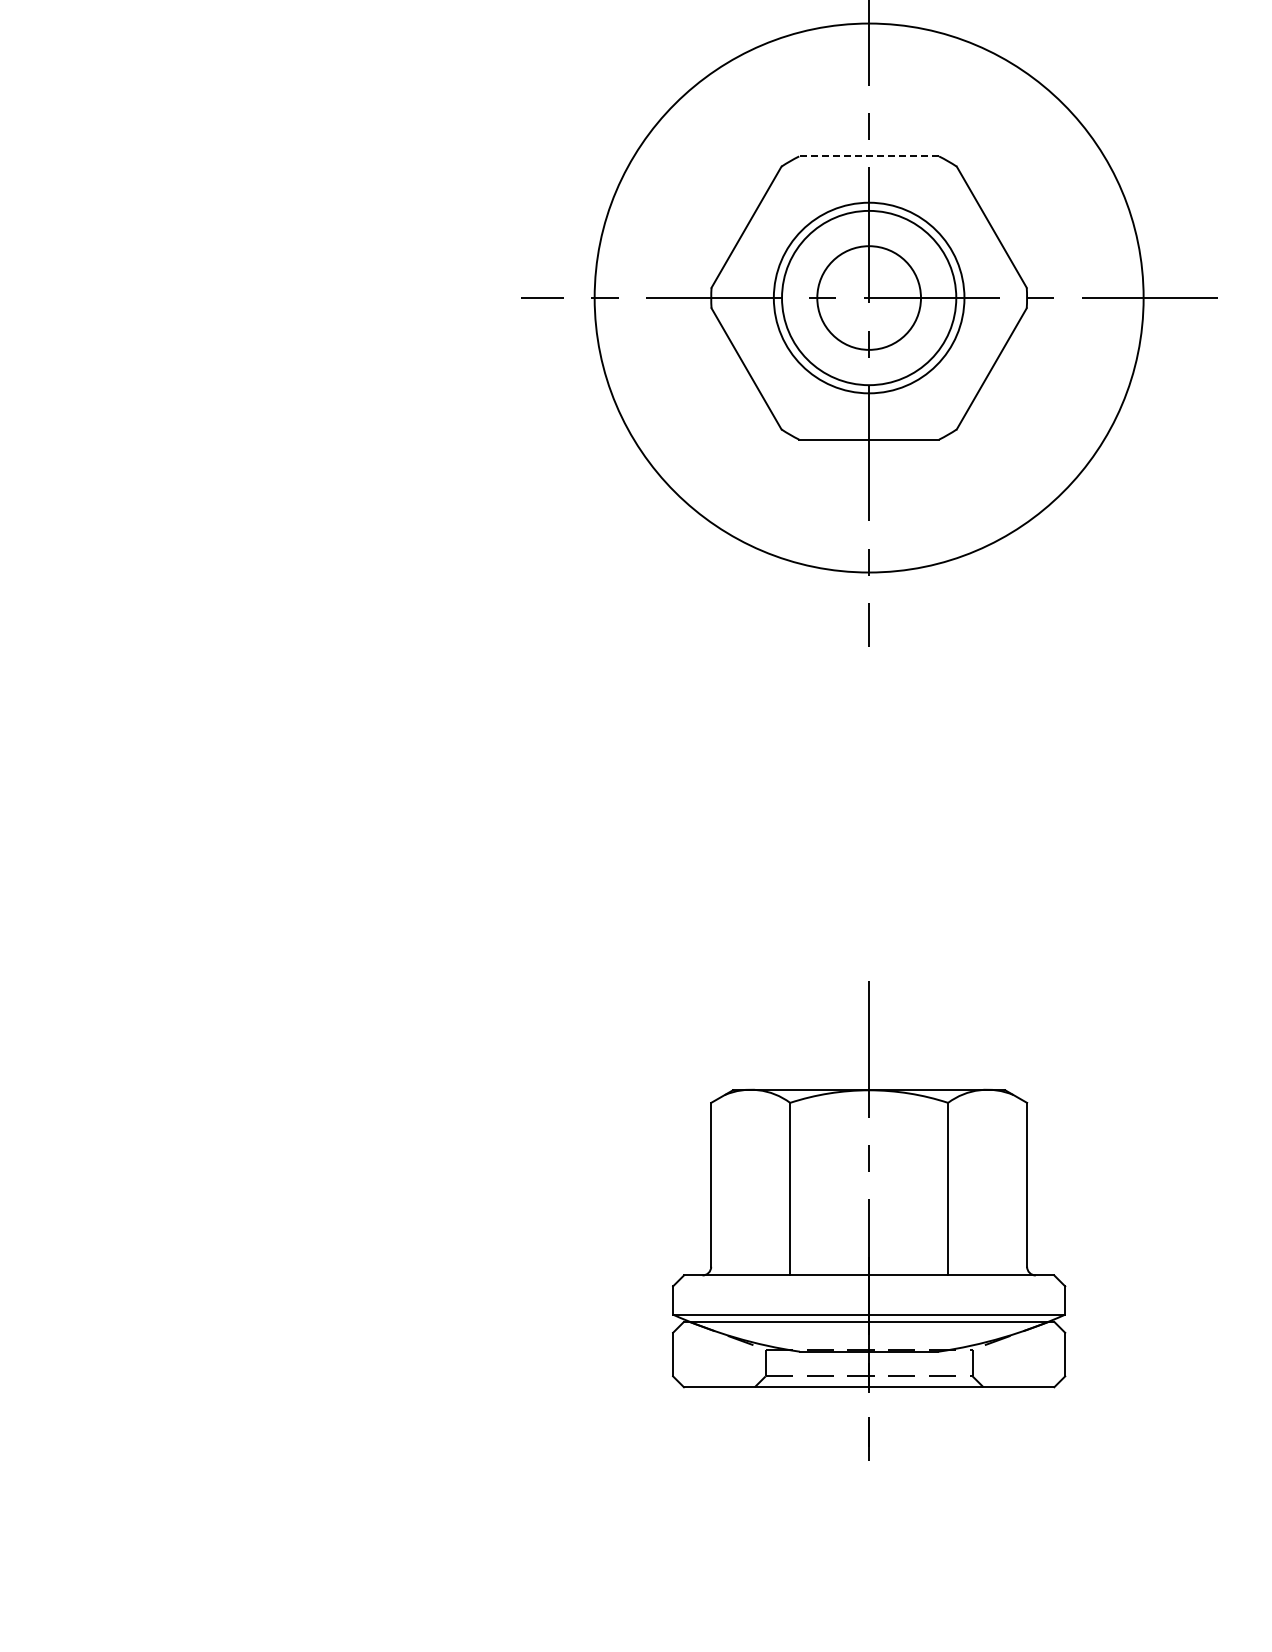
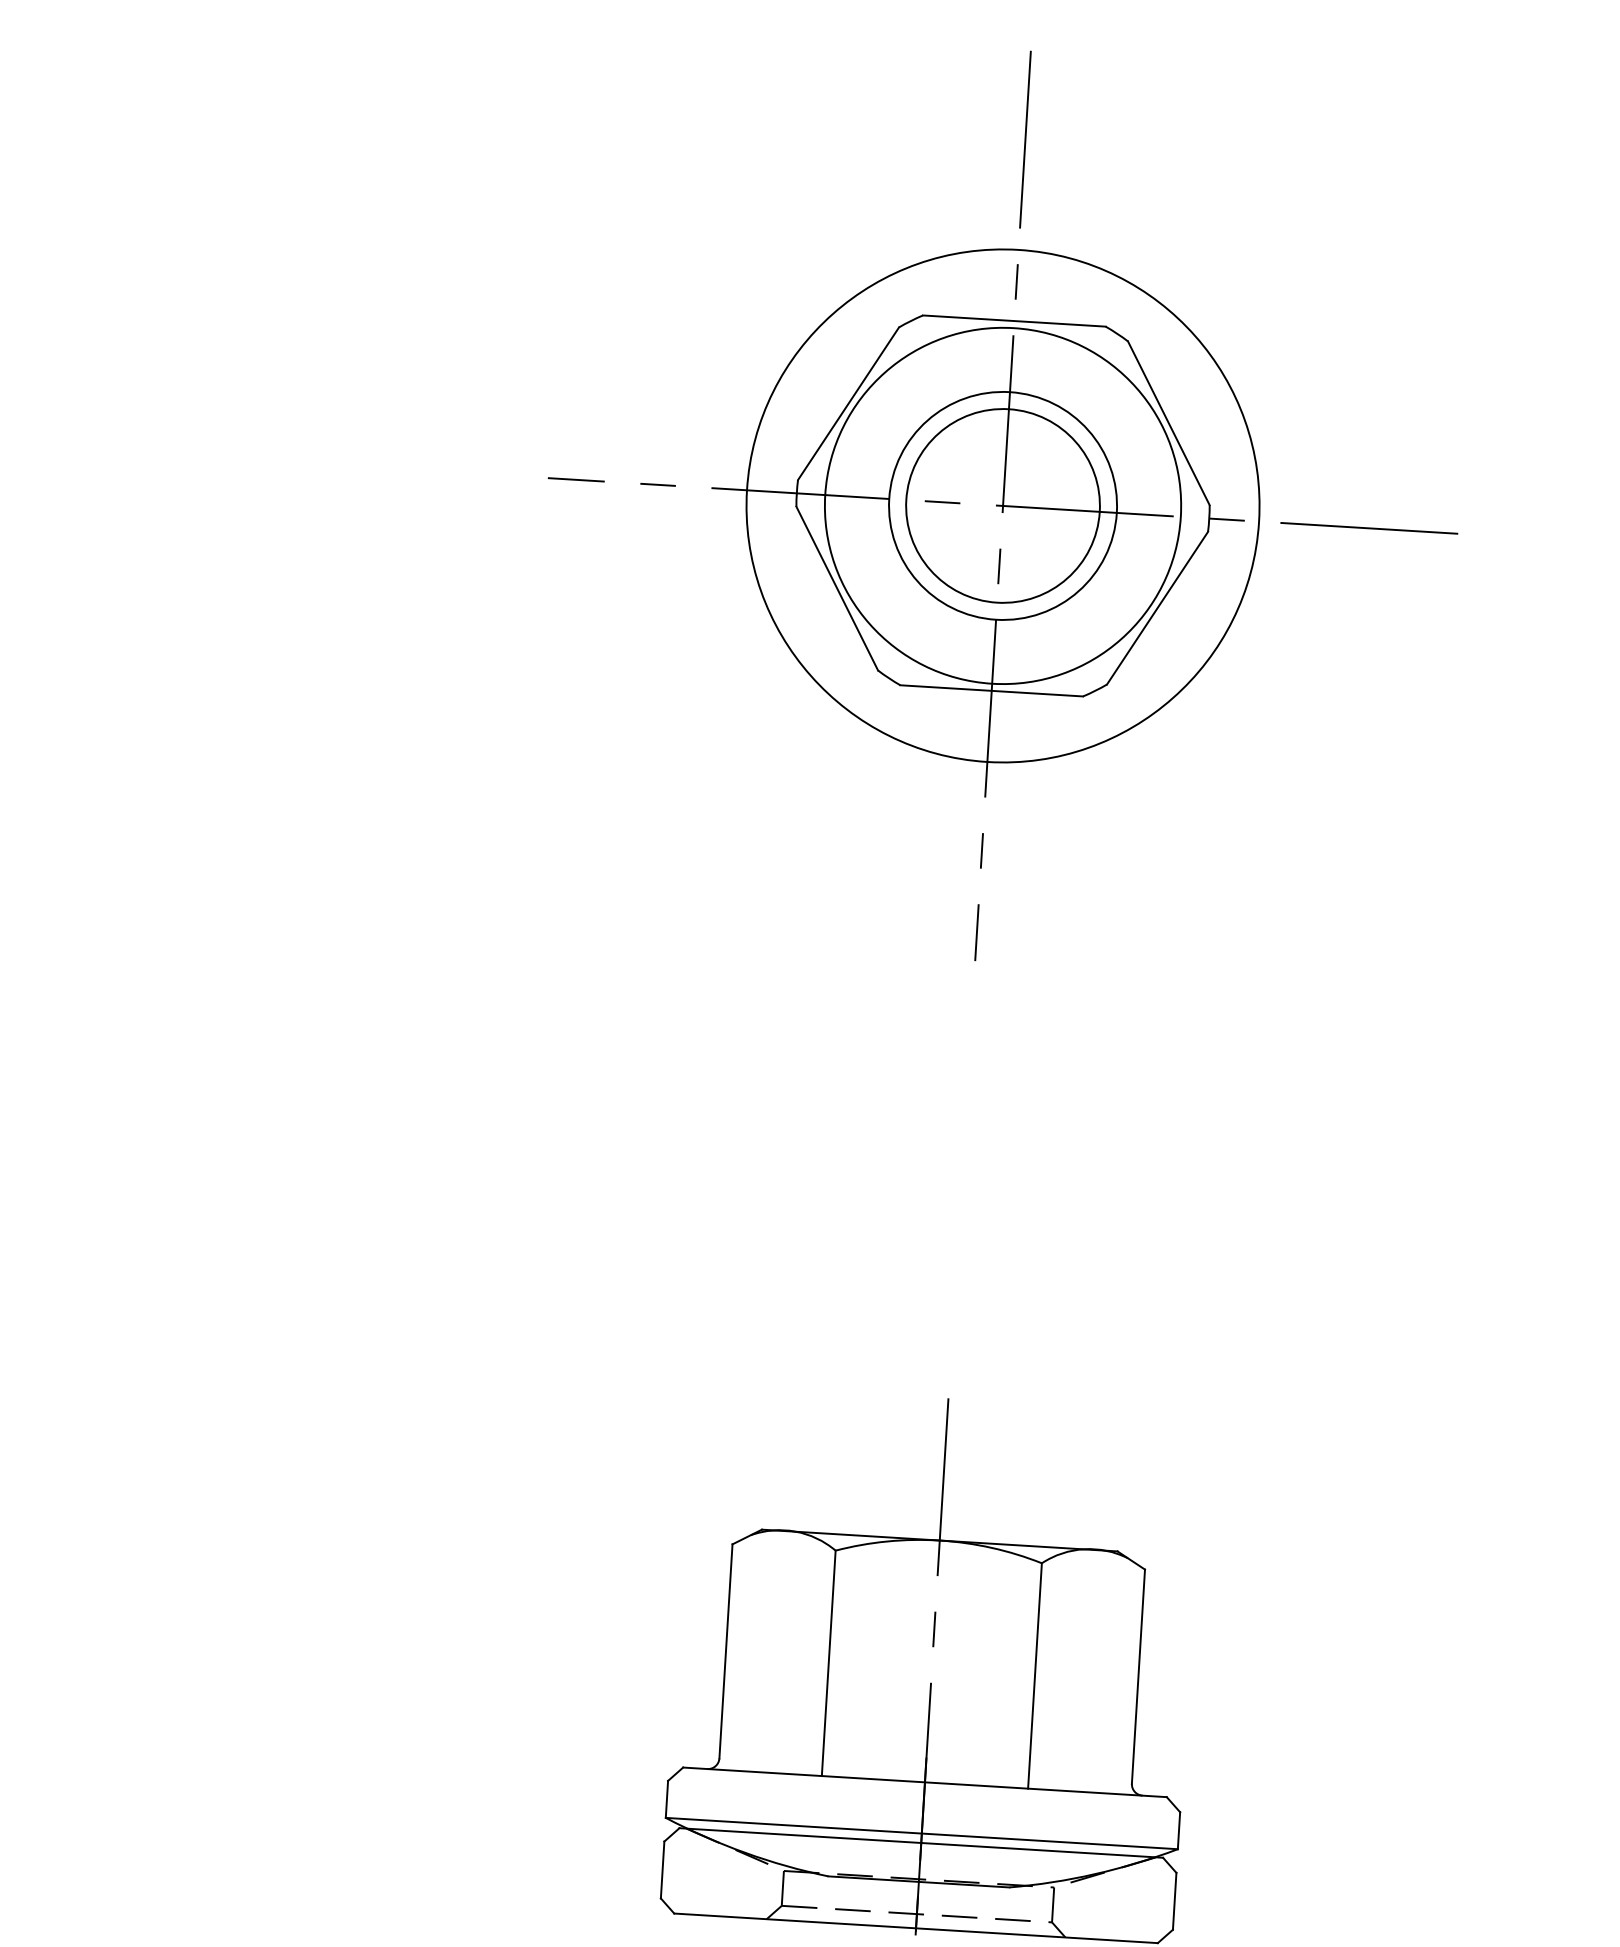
line: (869, 156) -> (1014, 321), dashed -> solid
circle: (869, 297) -> (1003, 505), size x0.71
circle: (869, 297) -> (1003, 505), size x1.43
circle: (869, 297) -> (1003, 505), size x1.43

